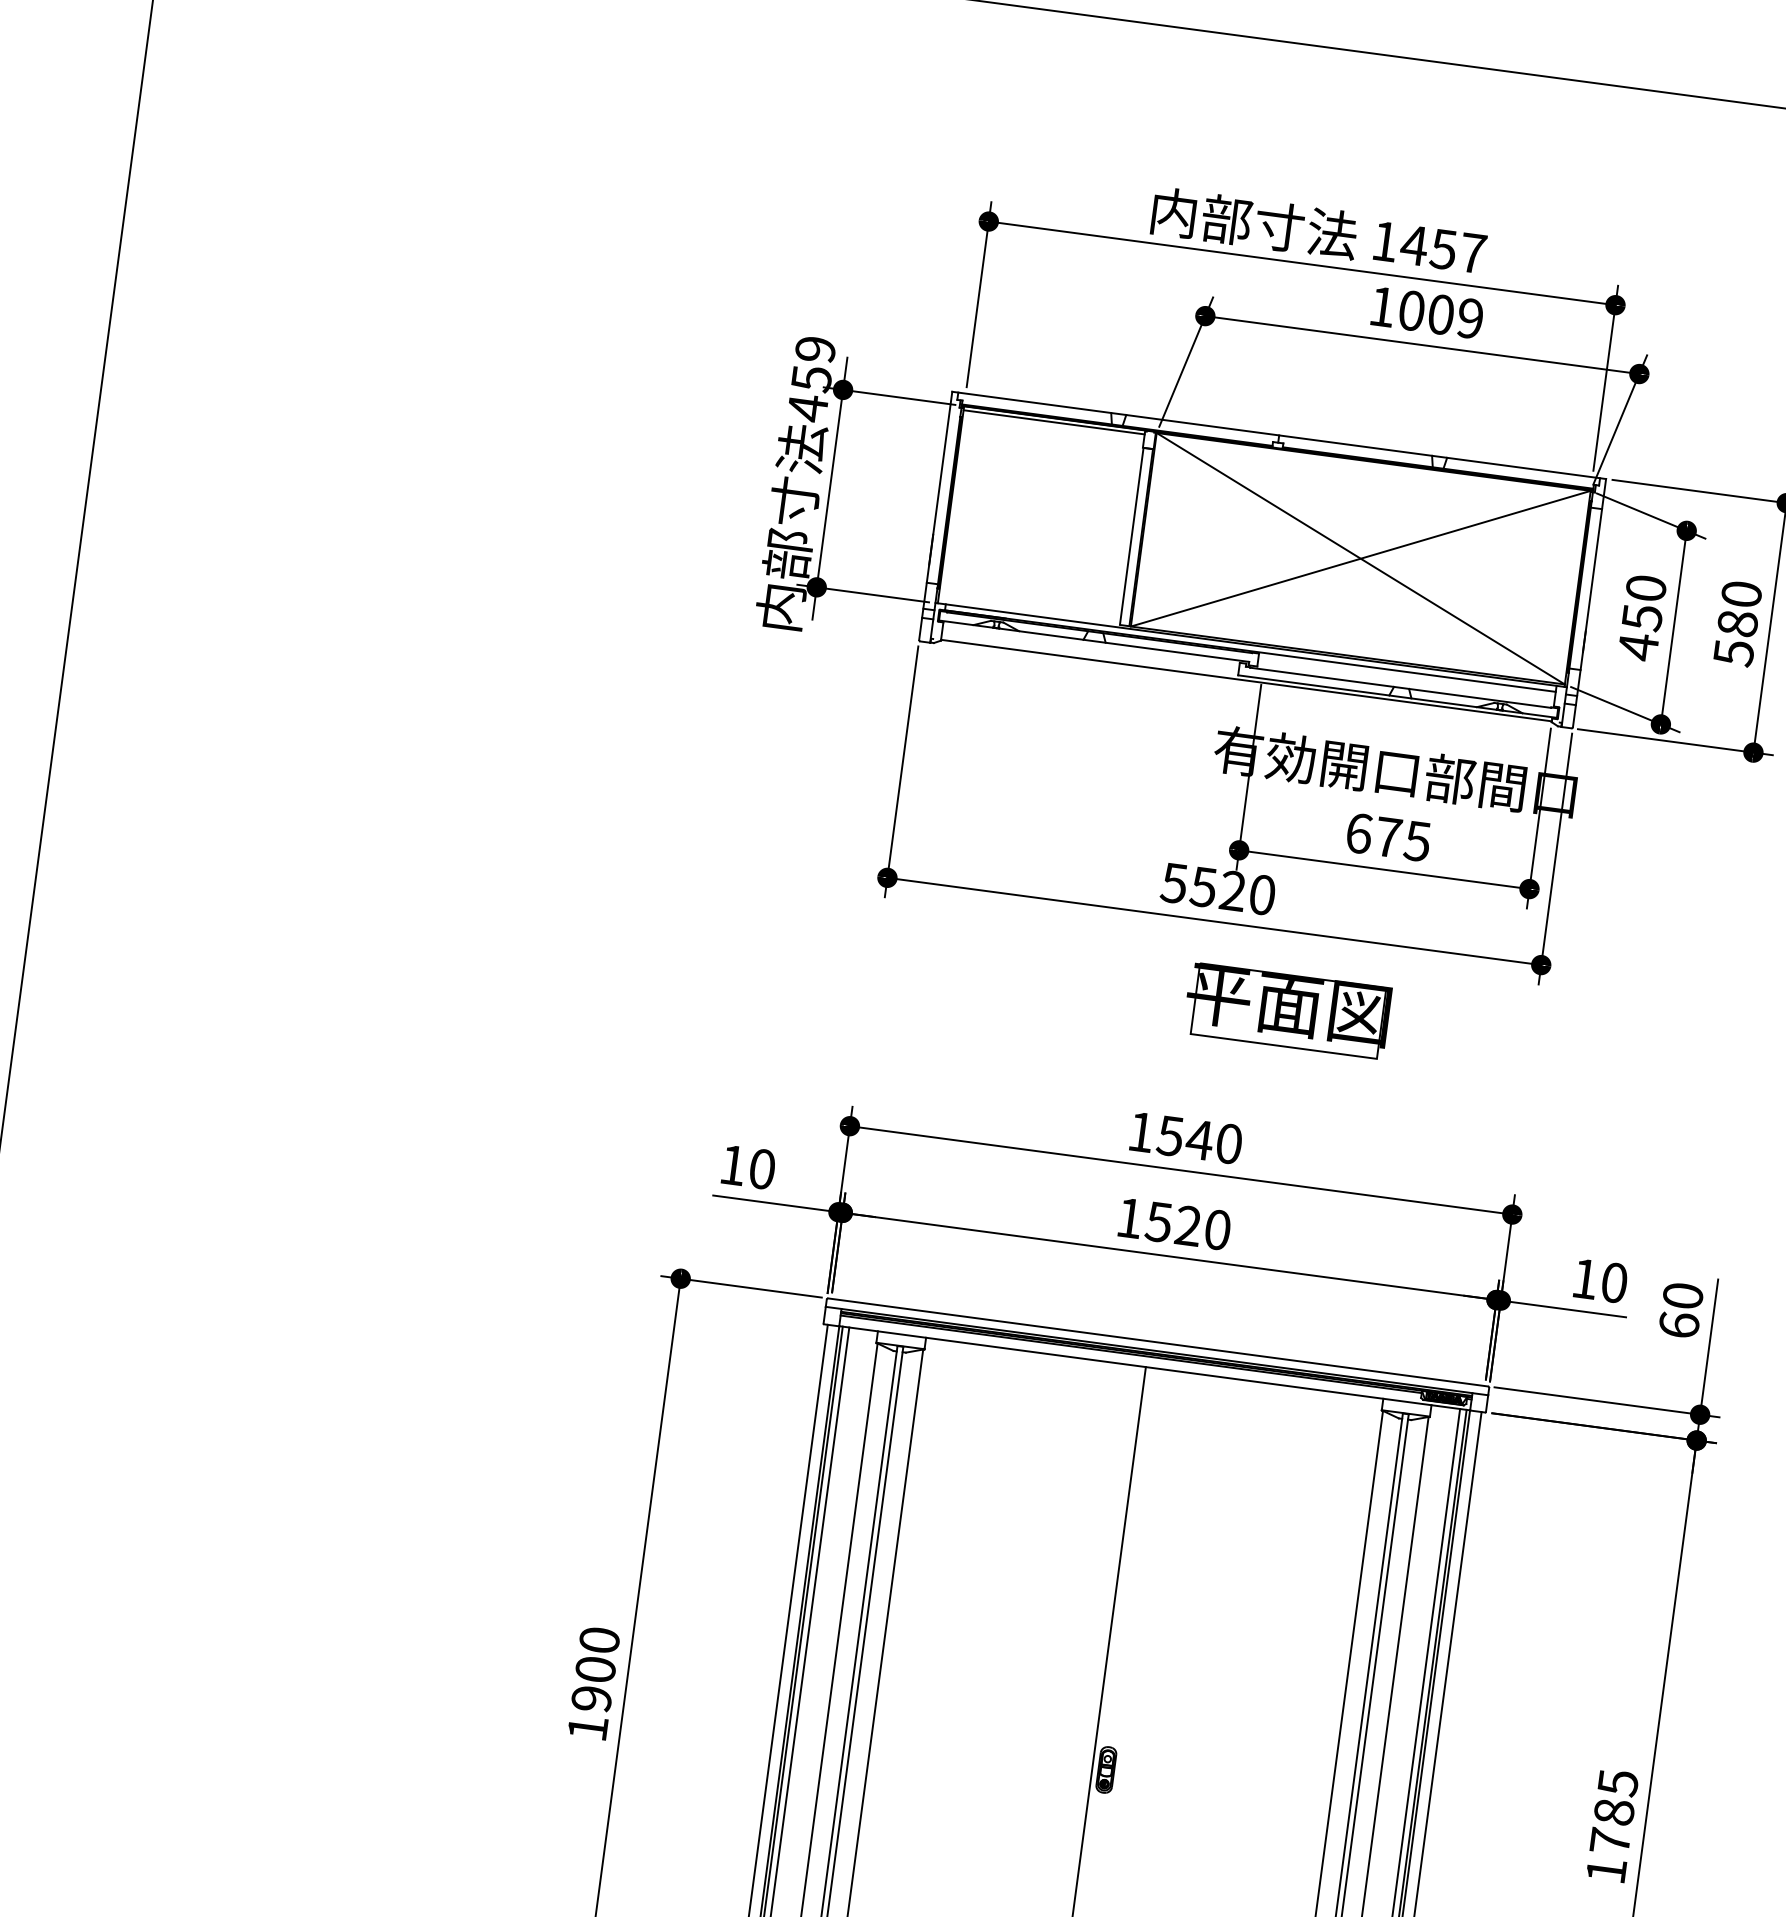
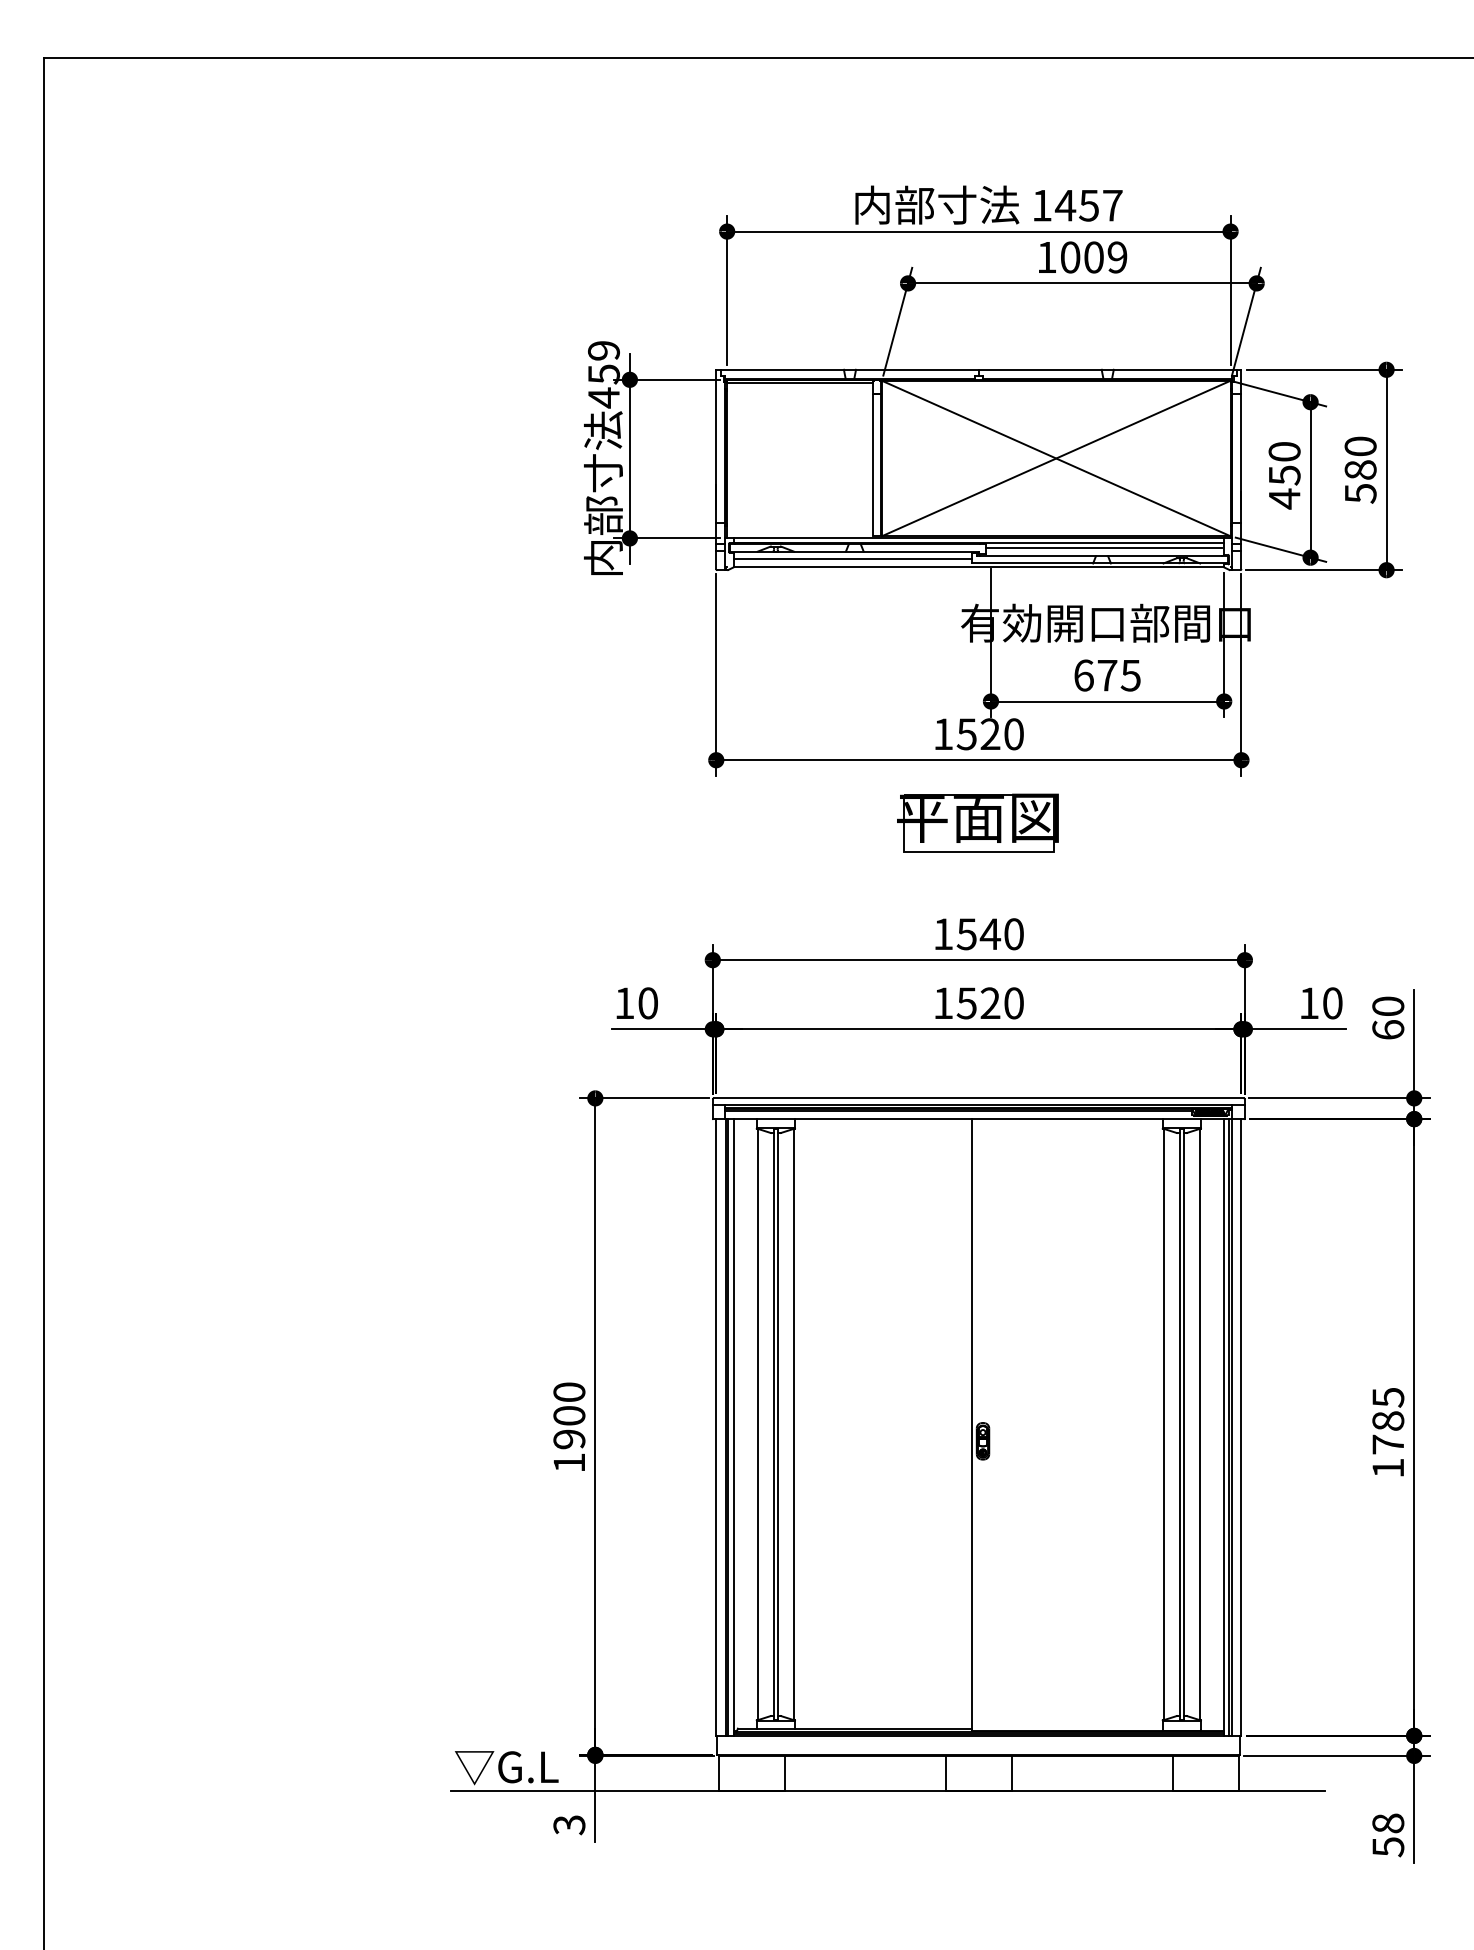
line: (1090, 650) -> (852, 559), added
line: (1404, 677) -> (1103, 547), added
text: (1173, 883) -> (942, 734), 5520 -> 1520
part: (1286, 1010) -> (977, 822), moved

